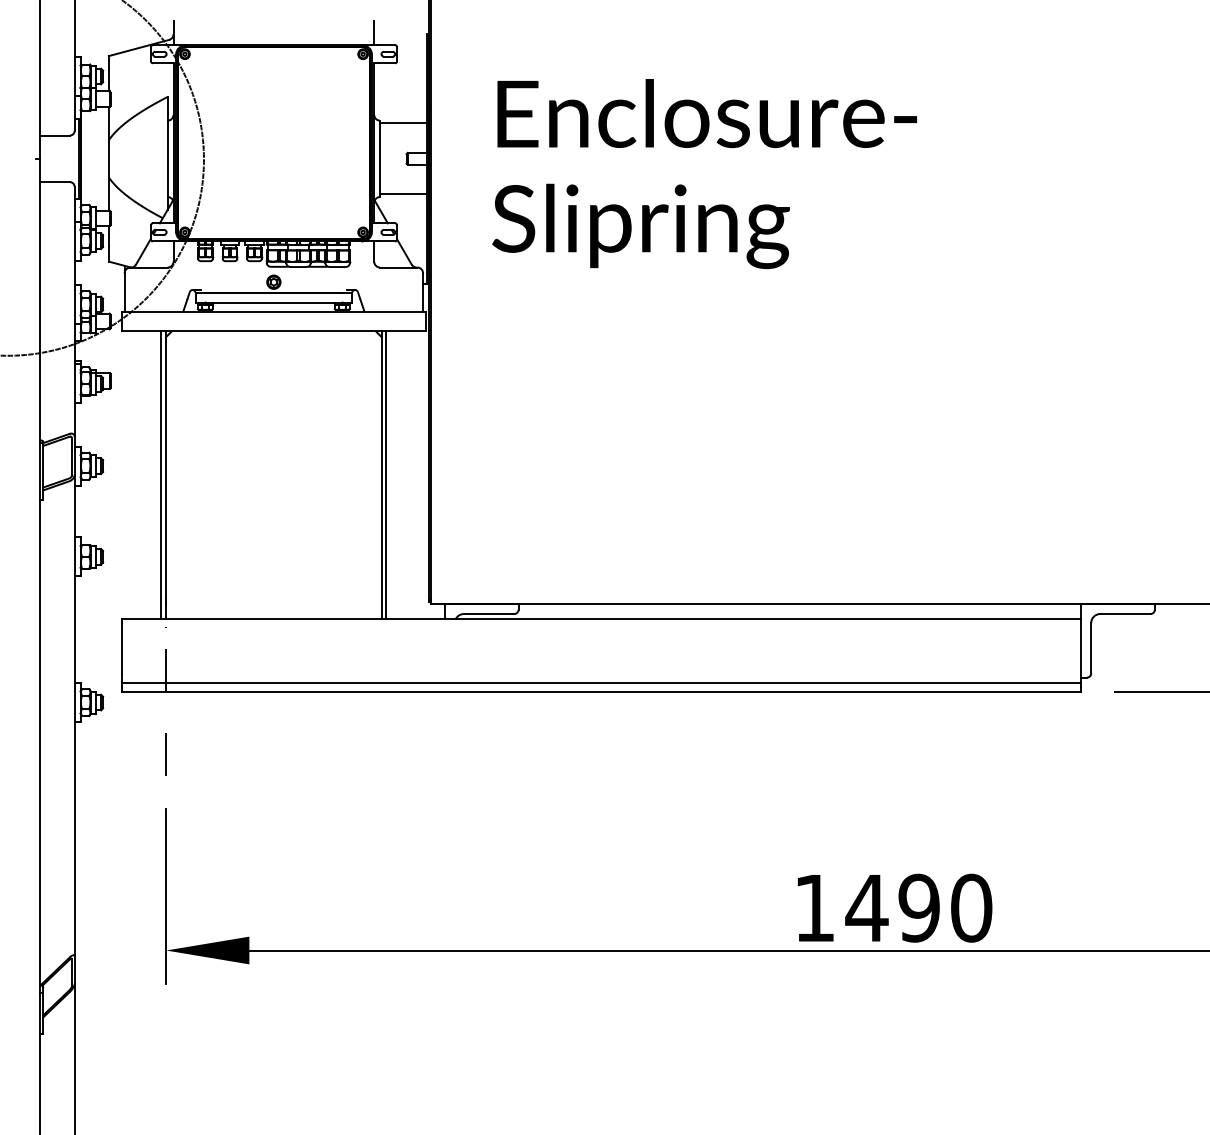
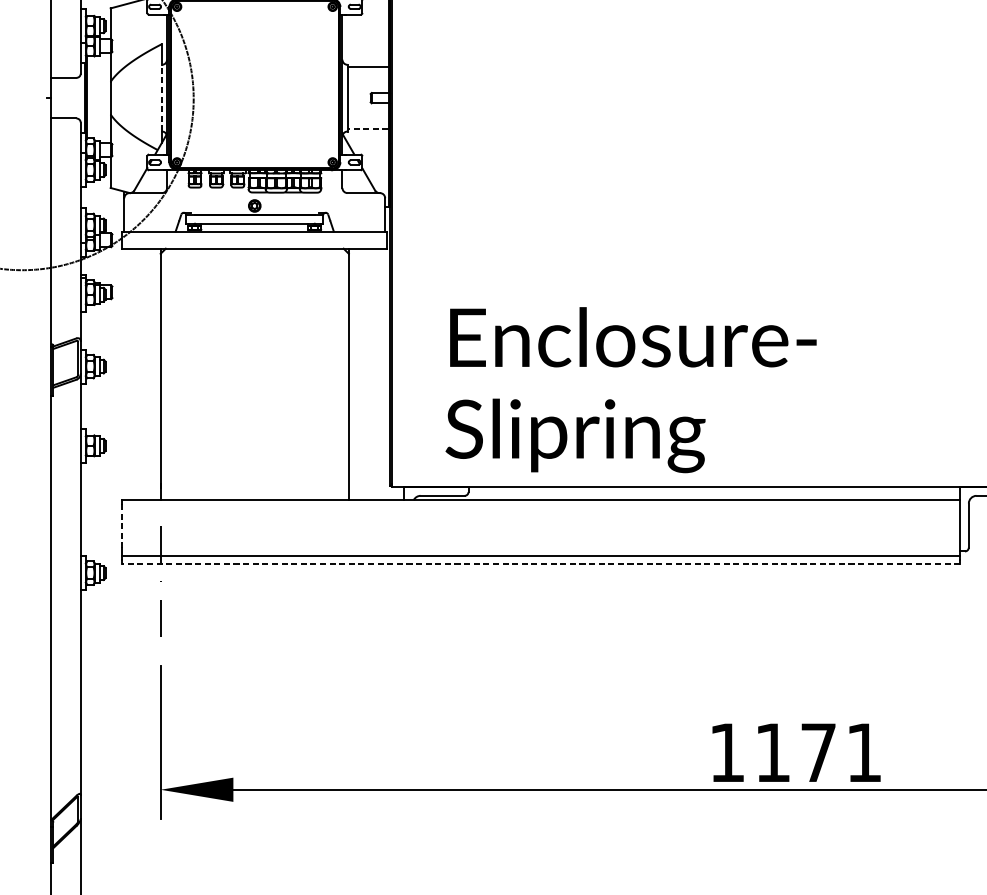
line: (167, 158) -> (161, 97), solid -> dashed
text: (704, 174) -> (630, 390), moved
line: (403, 194) -> (368, 129), solid -> dashed
line: (161, 474) -> (156, 373), removed
line: (386, 474) -> (353, 373), removed
line: (122, 649) -> (122, 526), solid -> dashed
line: (601, 692) -> (540, 564), solid -> dashed
text: (918, 907) -> (817, 752), 1490 -> 1171

